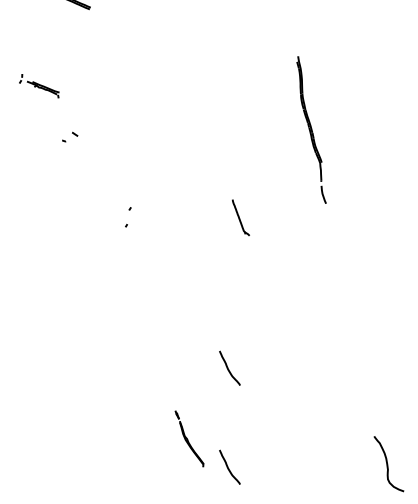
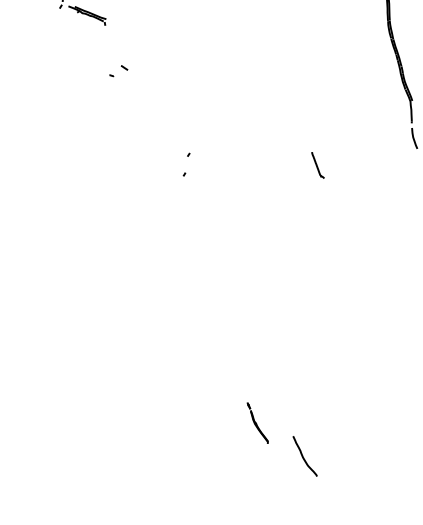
part: (240, 217) -> (317, 164), size x0.62
curve: (228, 367) -> (303, 339), removed
part: (188, 438) -> (256, 422), size x0.62

